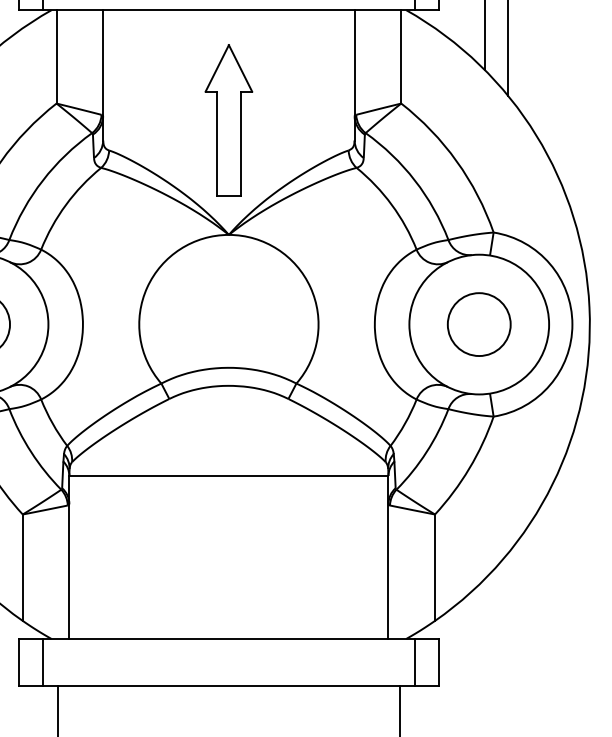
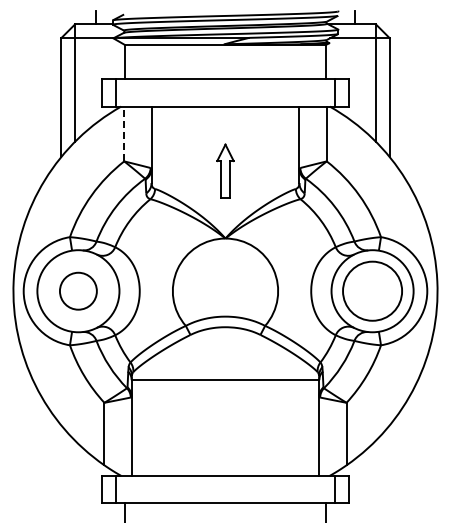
line: (56, 56) -> (124, 133), solid -> dashed
part: (228, 119) -> (225, 170), size x0.6
circle: (479, 323) -> (372, 290), size x1.6

